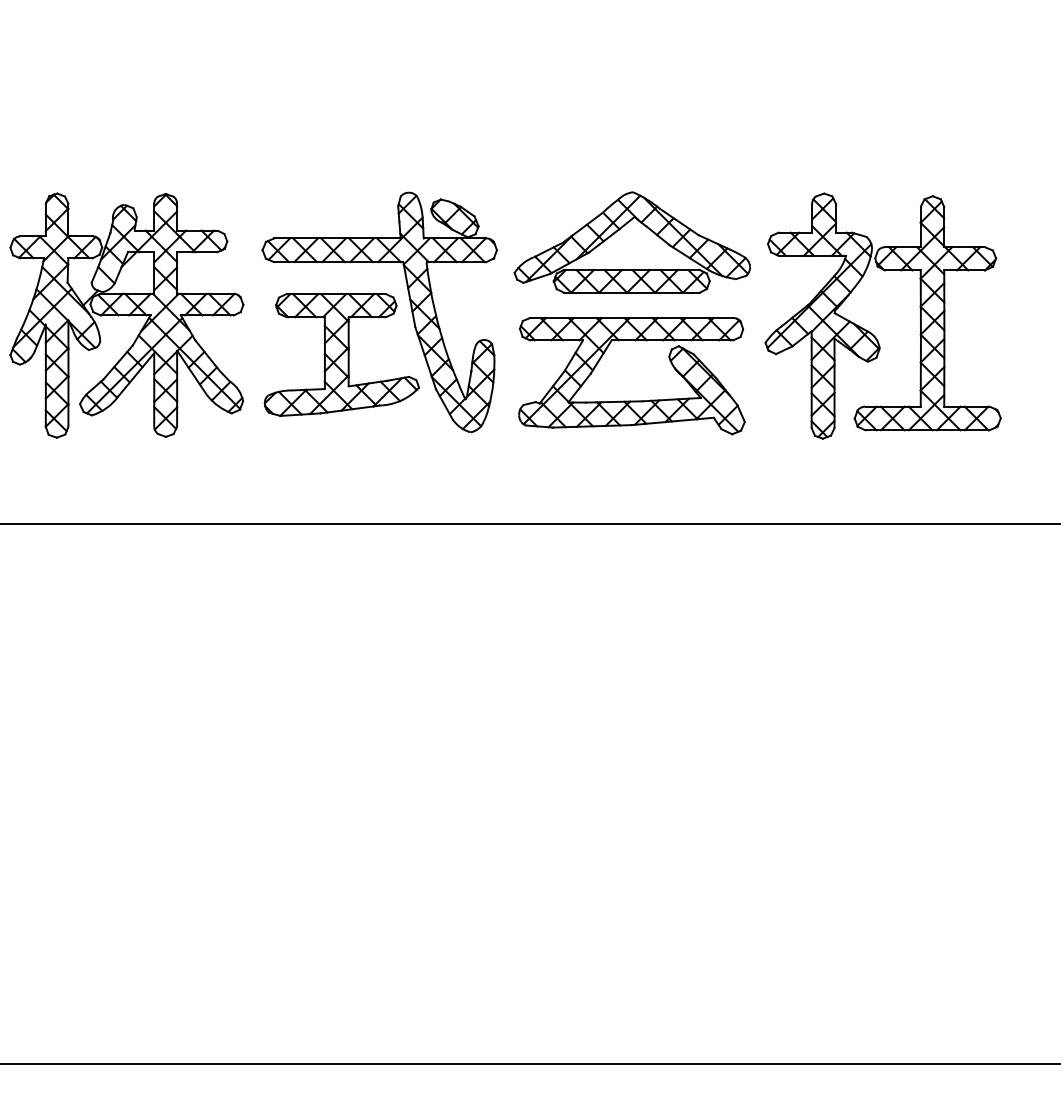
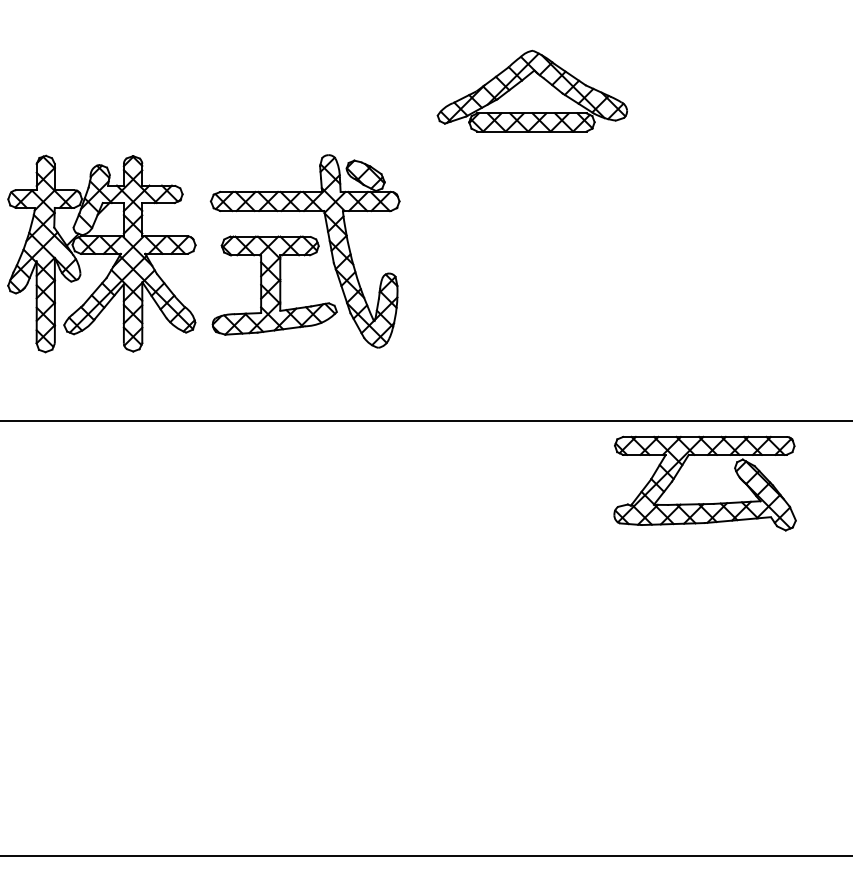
part: (631, 241) -> (531, 90), moved
part: (869, 331) -> (699, 266), removed
part: (631, 400) -> (704, 503), moved

